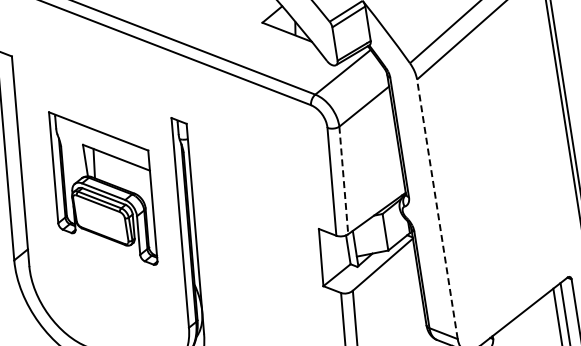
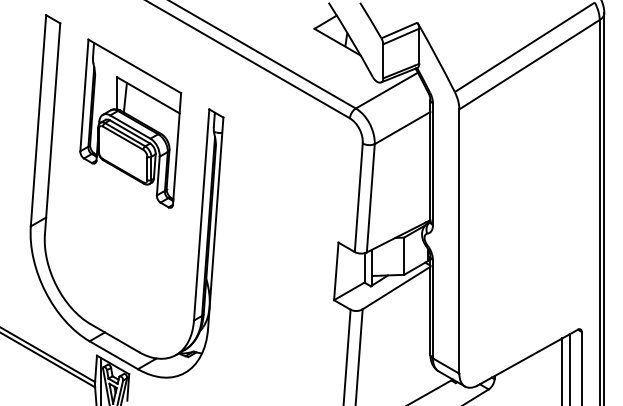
line: (343, 180) -> (370, 198), dashed -> solid
part: (103, 188) -> (130, 123), moved
line: (437, 209) -> (459, 241), dashed -> solid

